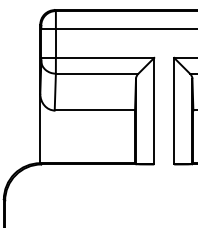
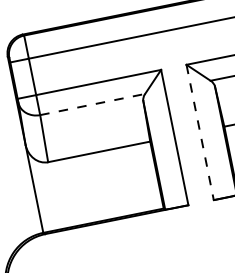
line: (97, 73) -> (93, 104), solid -> dashed
line: (174, 111) -> (200, 132), solid -> dashed

